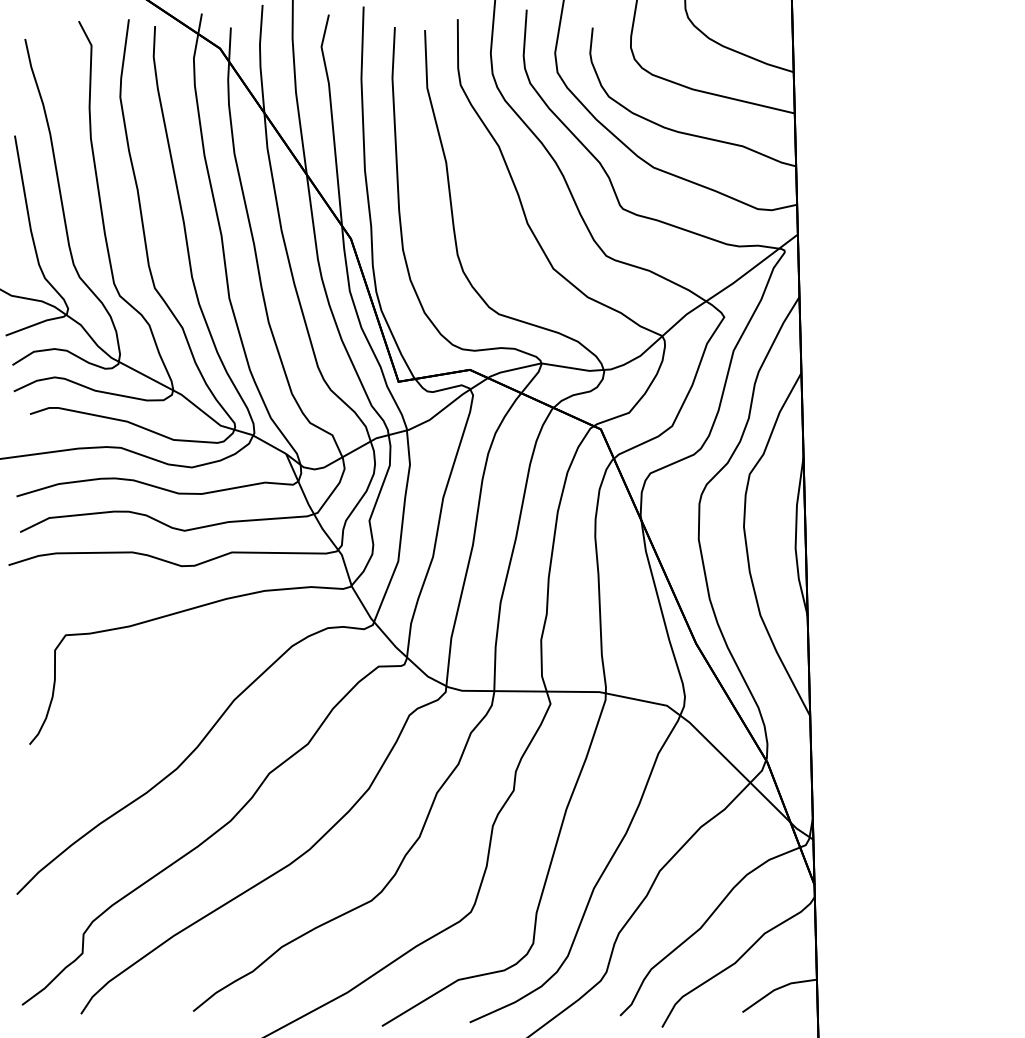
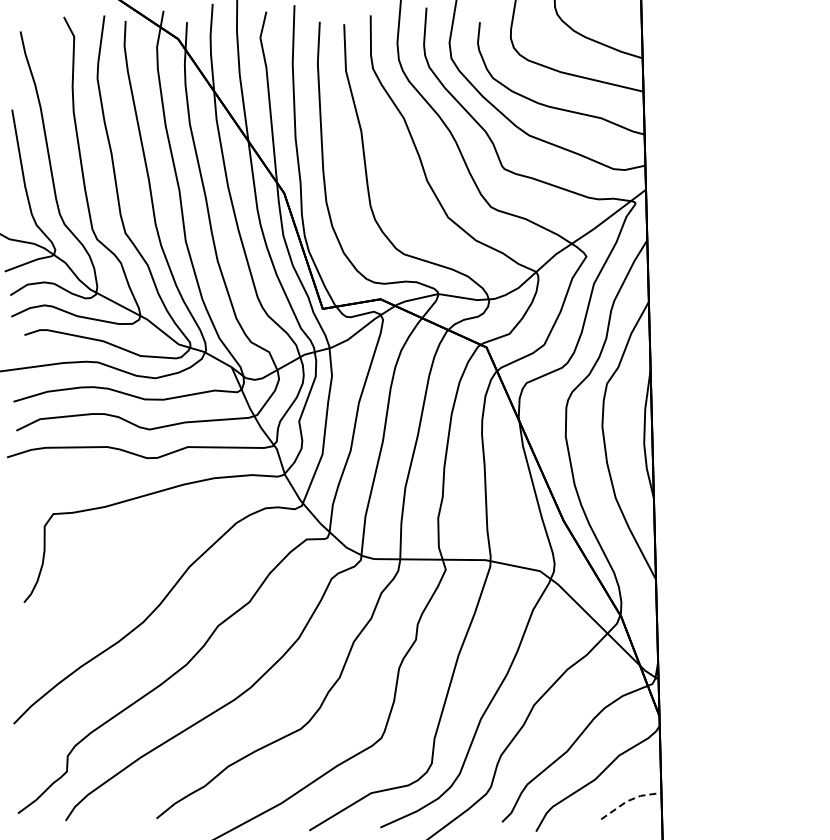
line: (777, 989) -> (629, 800), solid -> dashed

